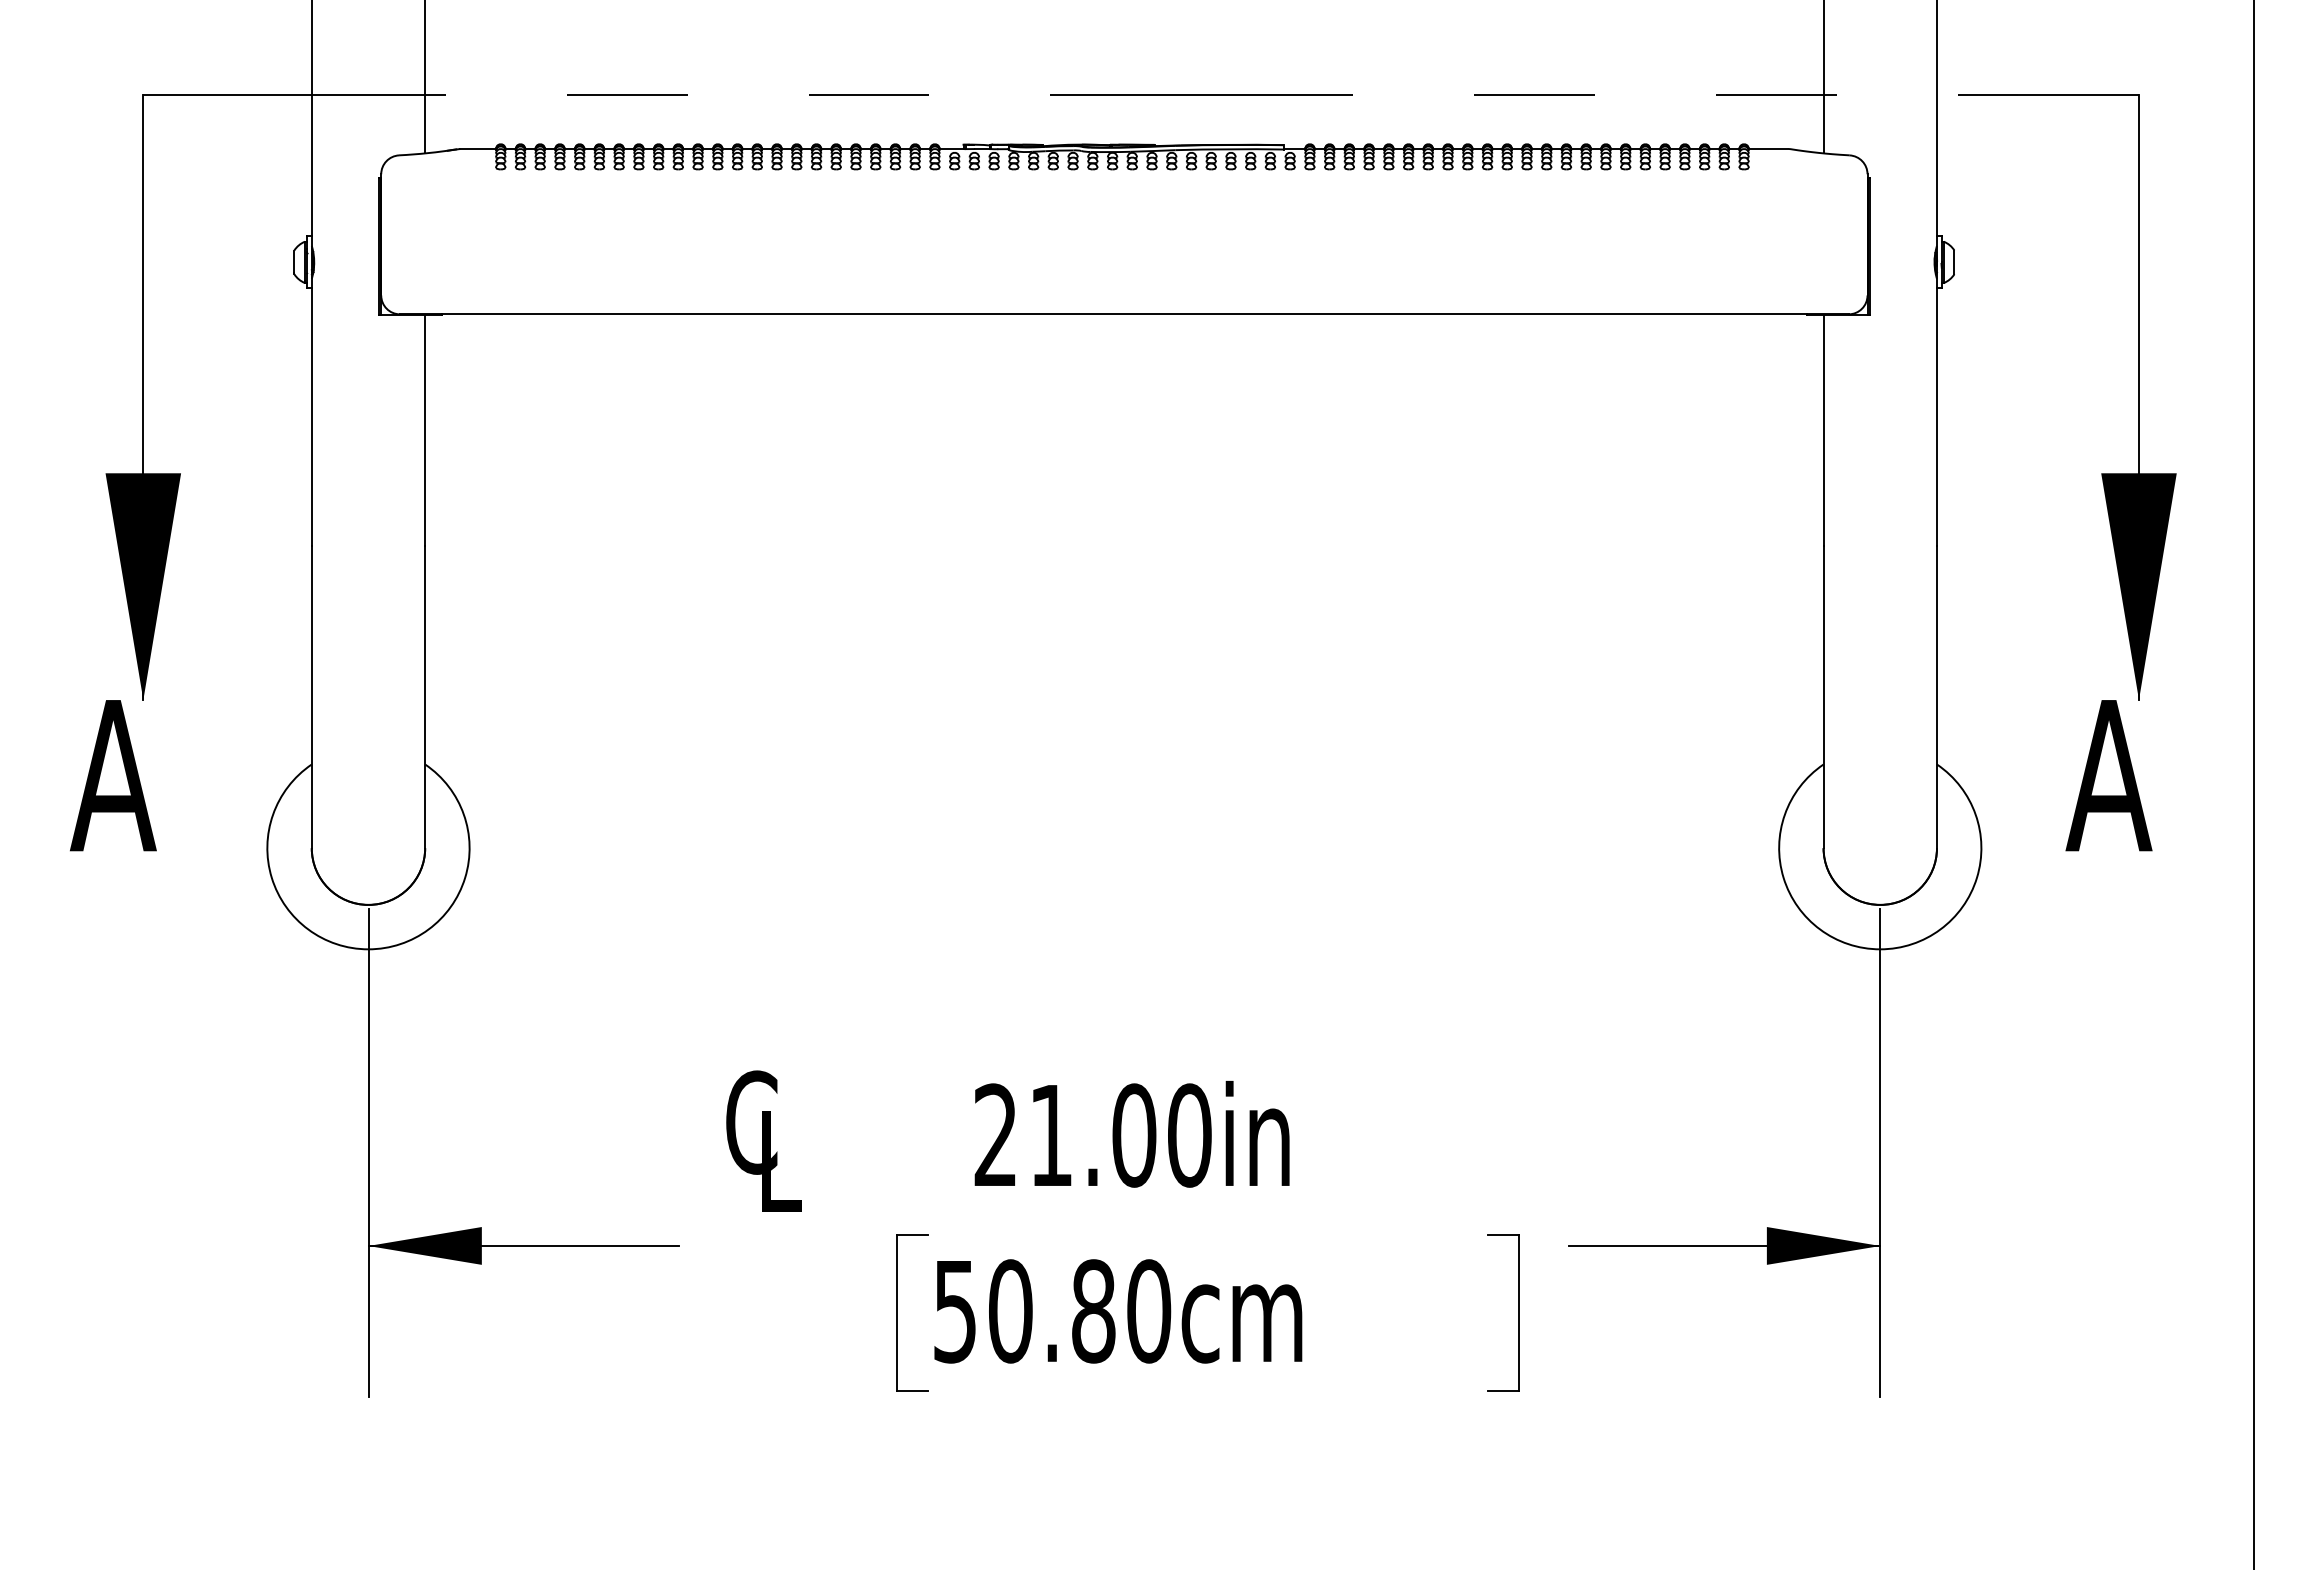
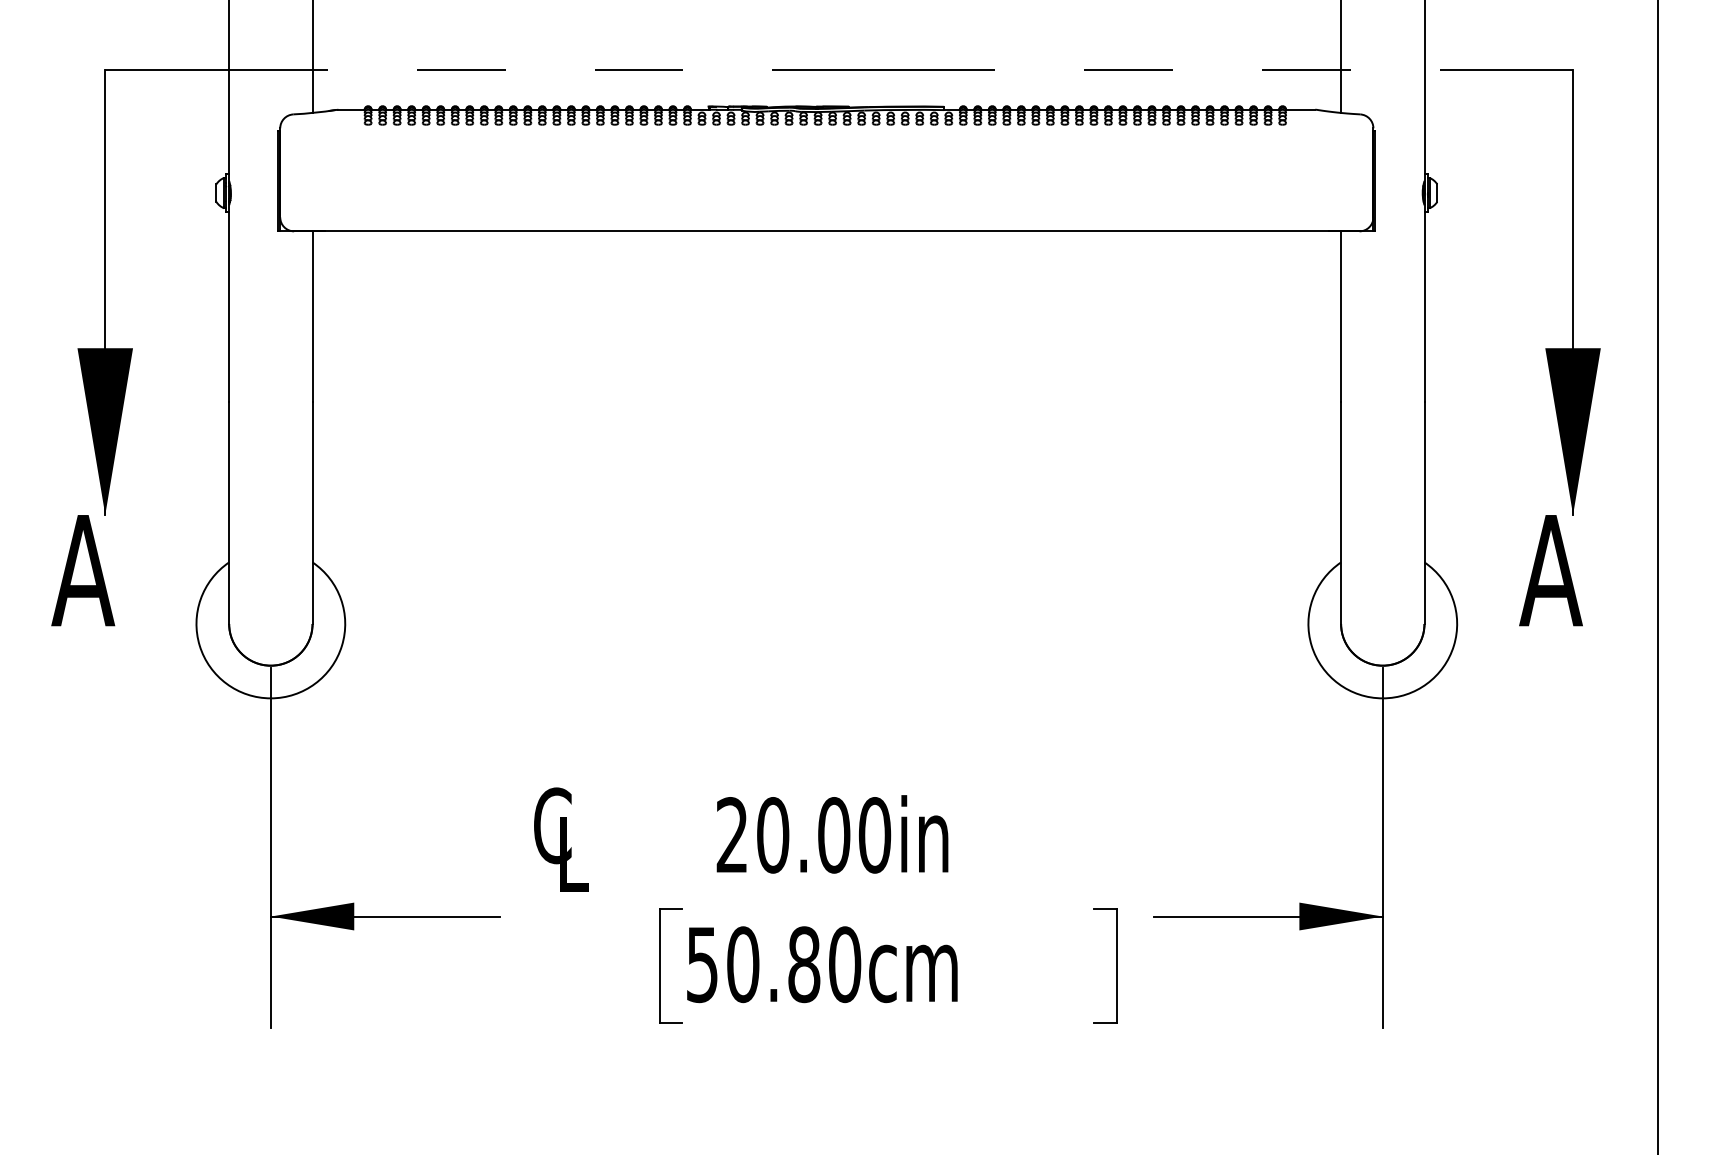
text: (1051, 1135) -> (773, 835), 21.00in -> 20.00in

